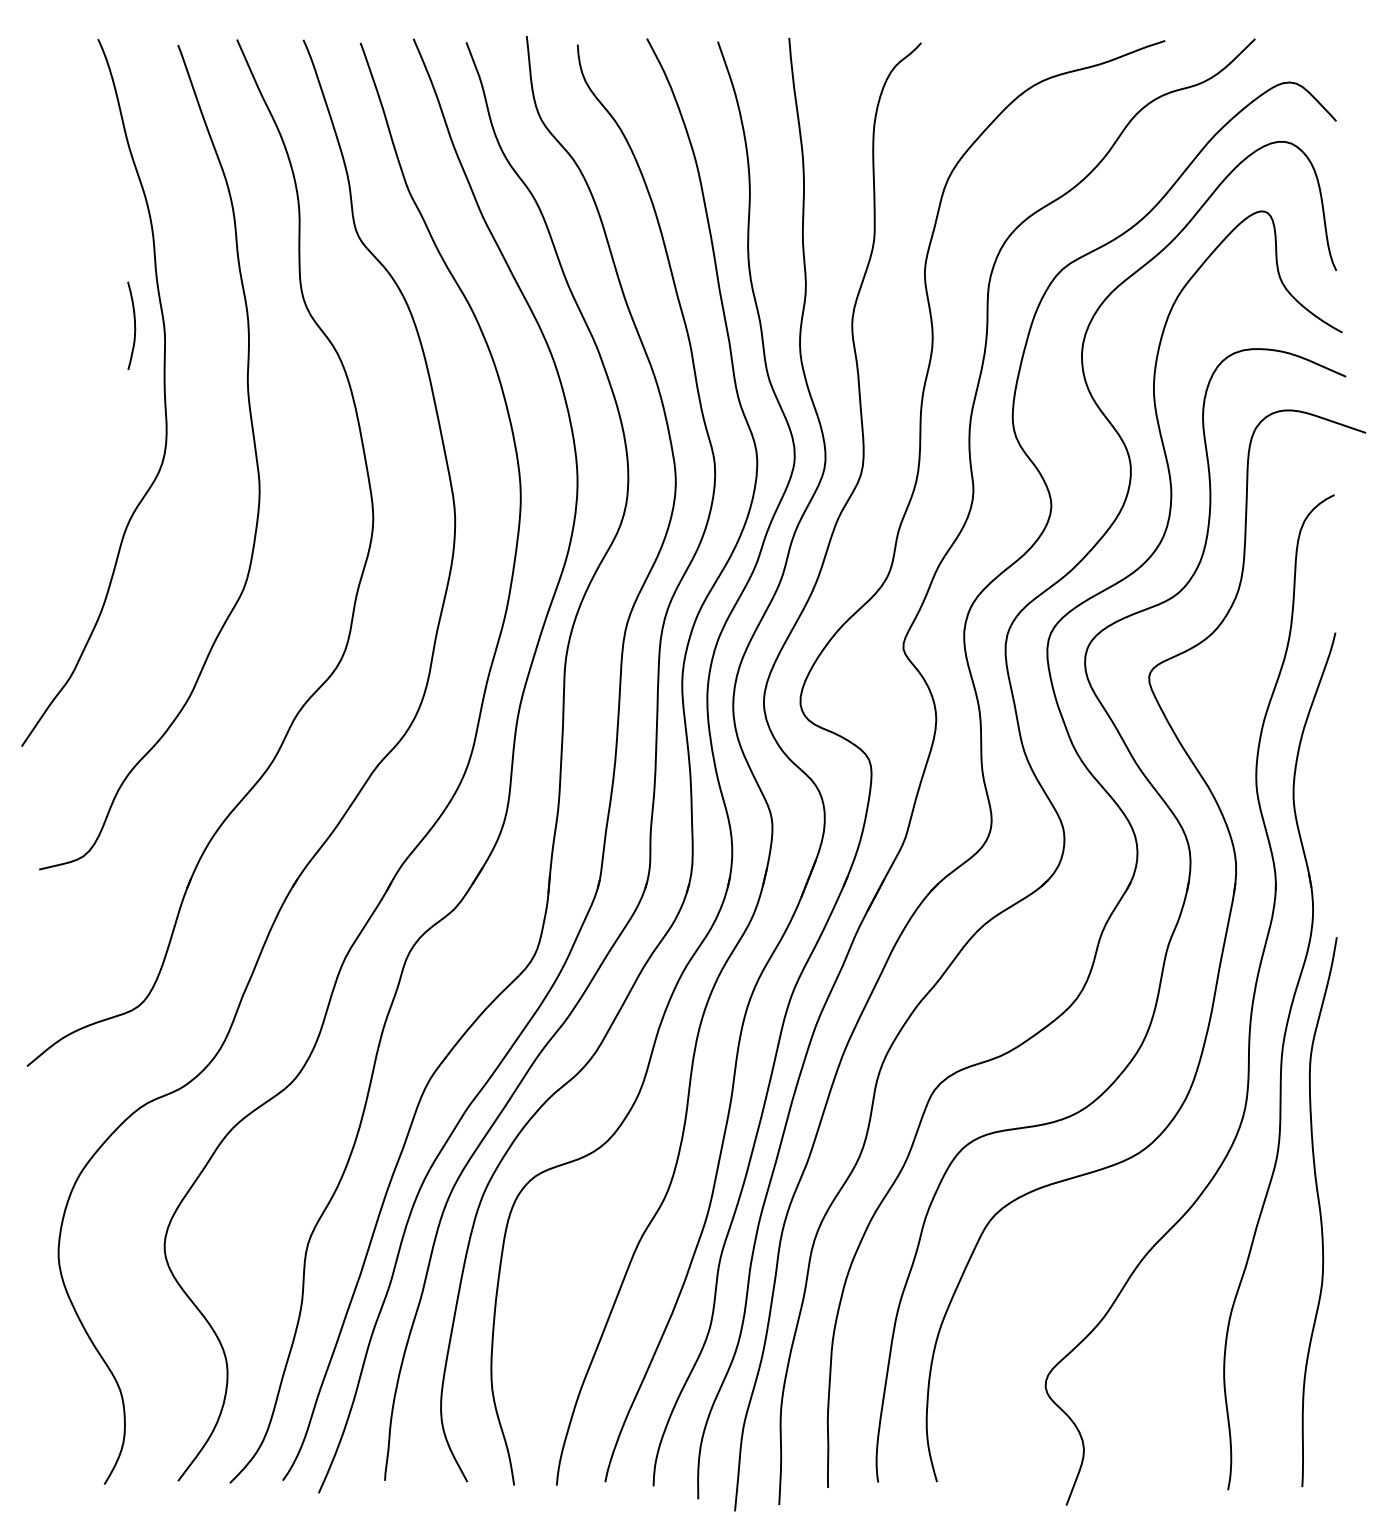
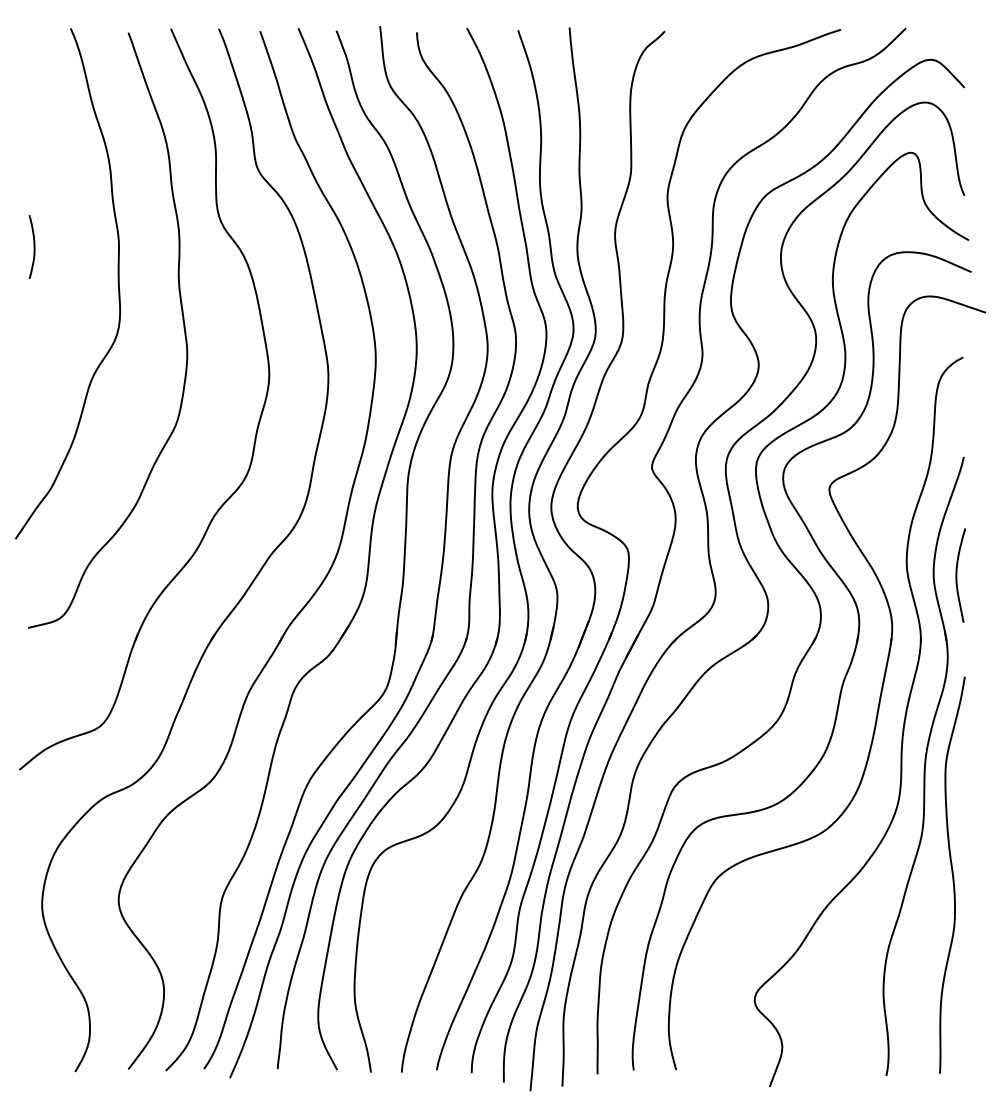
curve: (134, 325) -> (34, 246), moved
curve: (1325, 796) -> (956, 575), added

